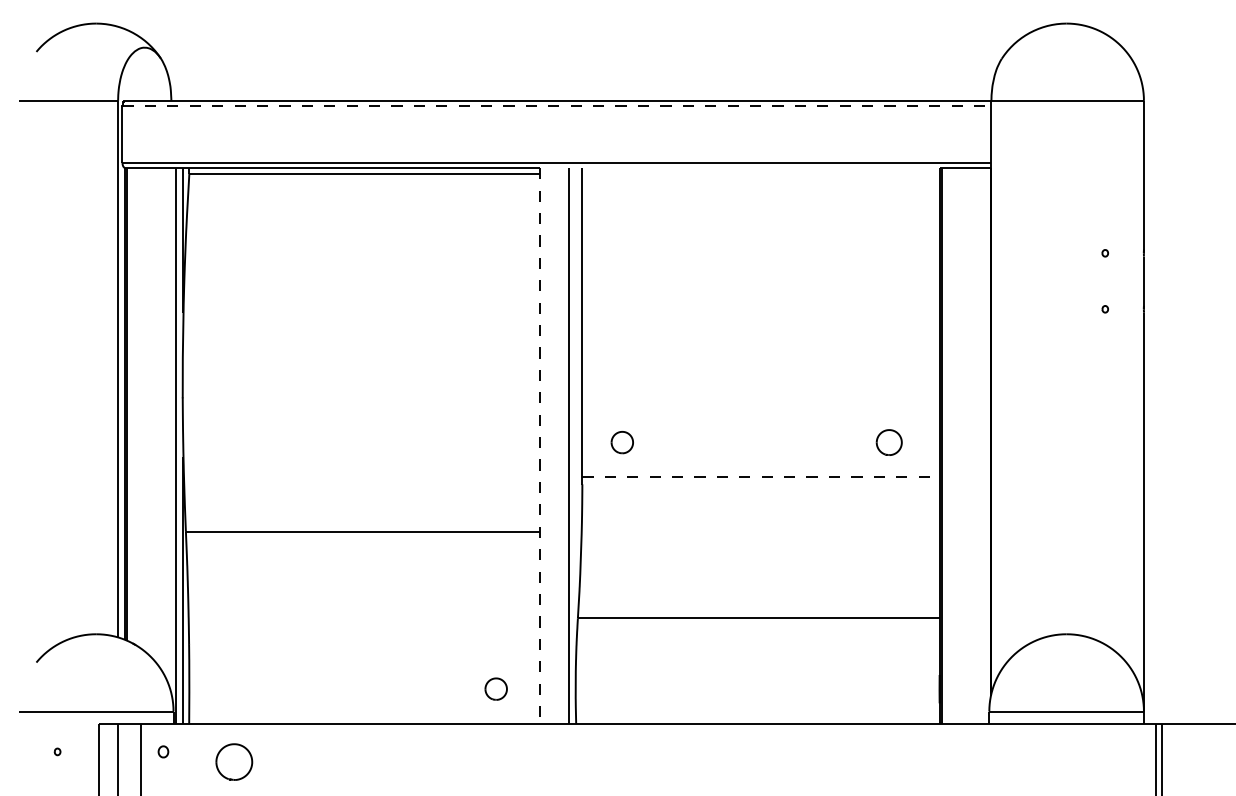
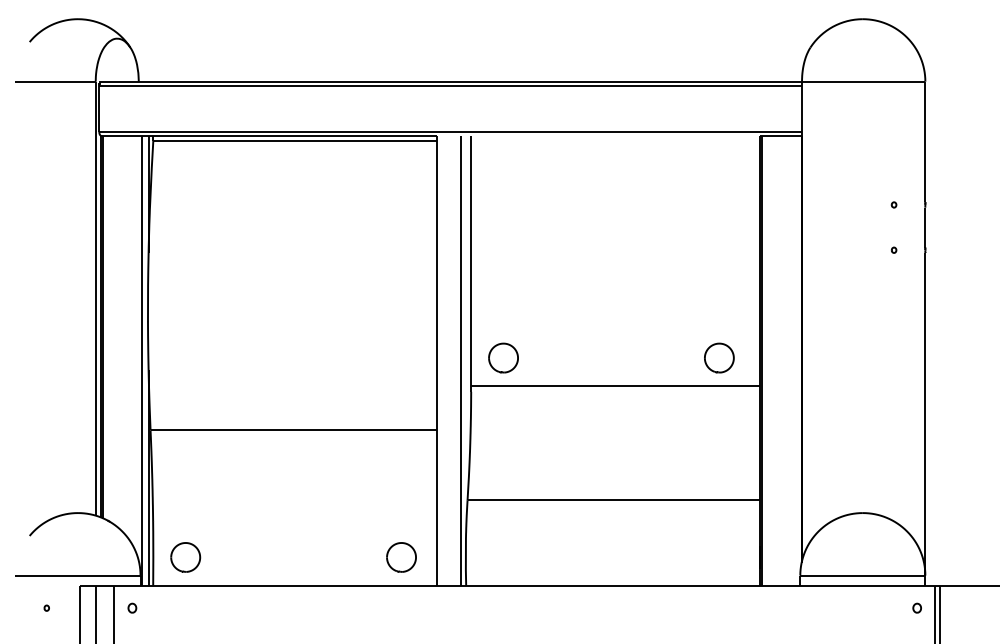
line: (558, 106) -> (451, 86), dashed -> solid
part: (622, 441) -> (503, 357), size x1.67
part: (889, 441) -> (719, 357), size x1.43
line: (540, 445) -> (437, 360), dashed -> solid
line: (762, 476) -> (616, 385), dashed -> solid
part: (496, 689) -> (401, 557), size x1.67
part: (1133, 751) -> (916, 607), added
part: (234, 762) -> (185, 557), moved

